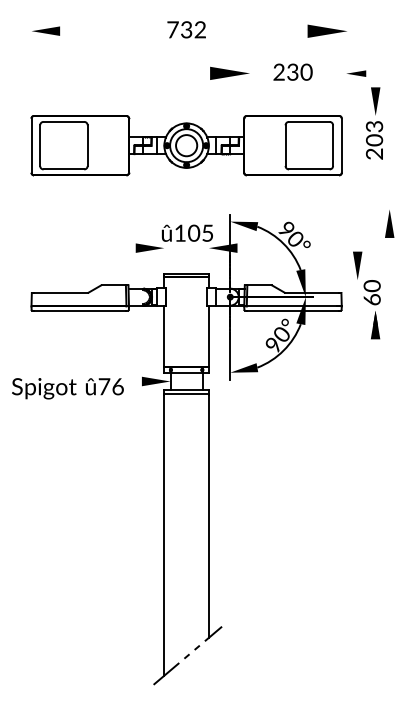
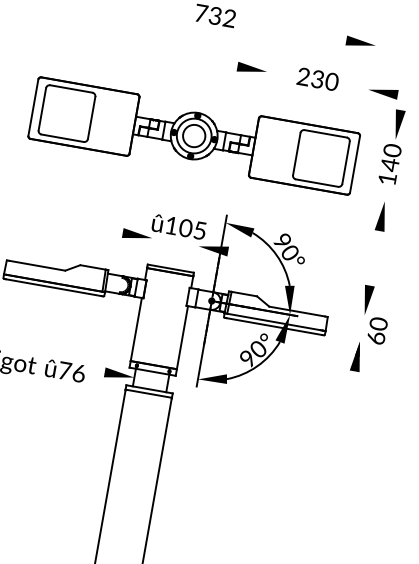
part: (326, 30) -> (360, 42), size x0.71
part: (229, 73) -> (251, 69), size x0.71
part: (356, 73) -> (383, 92), size x1.43
text: (374, 139) -> (390, 163), 203 -> 140
part: (389, 223) -> (382, 216), moved
text: (366, 278) -> (374, 315), moved

